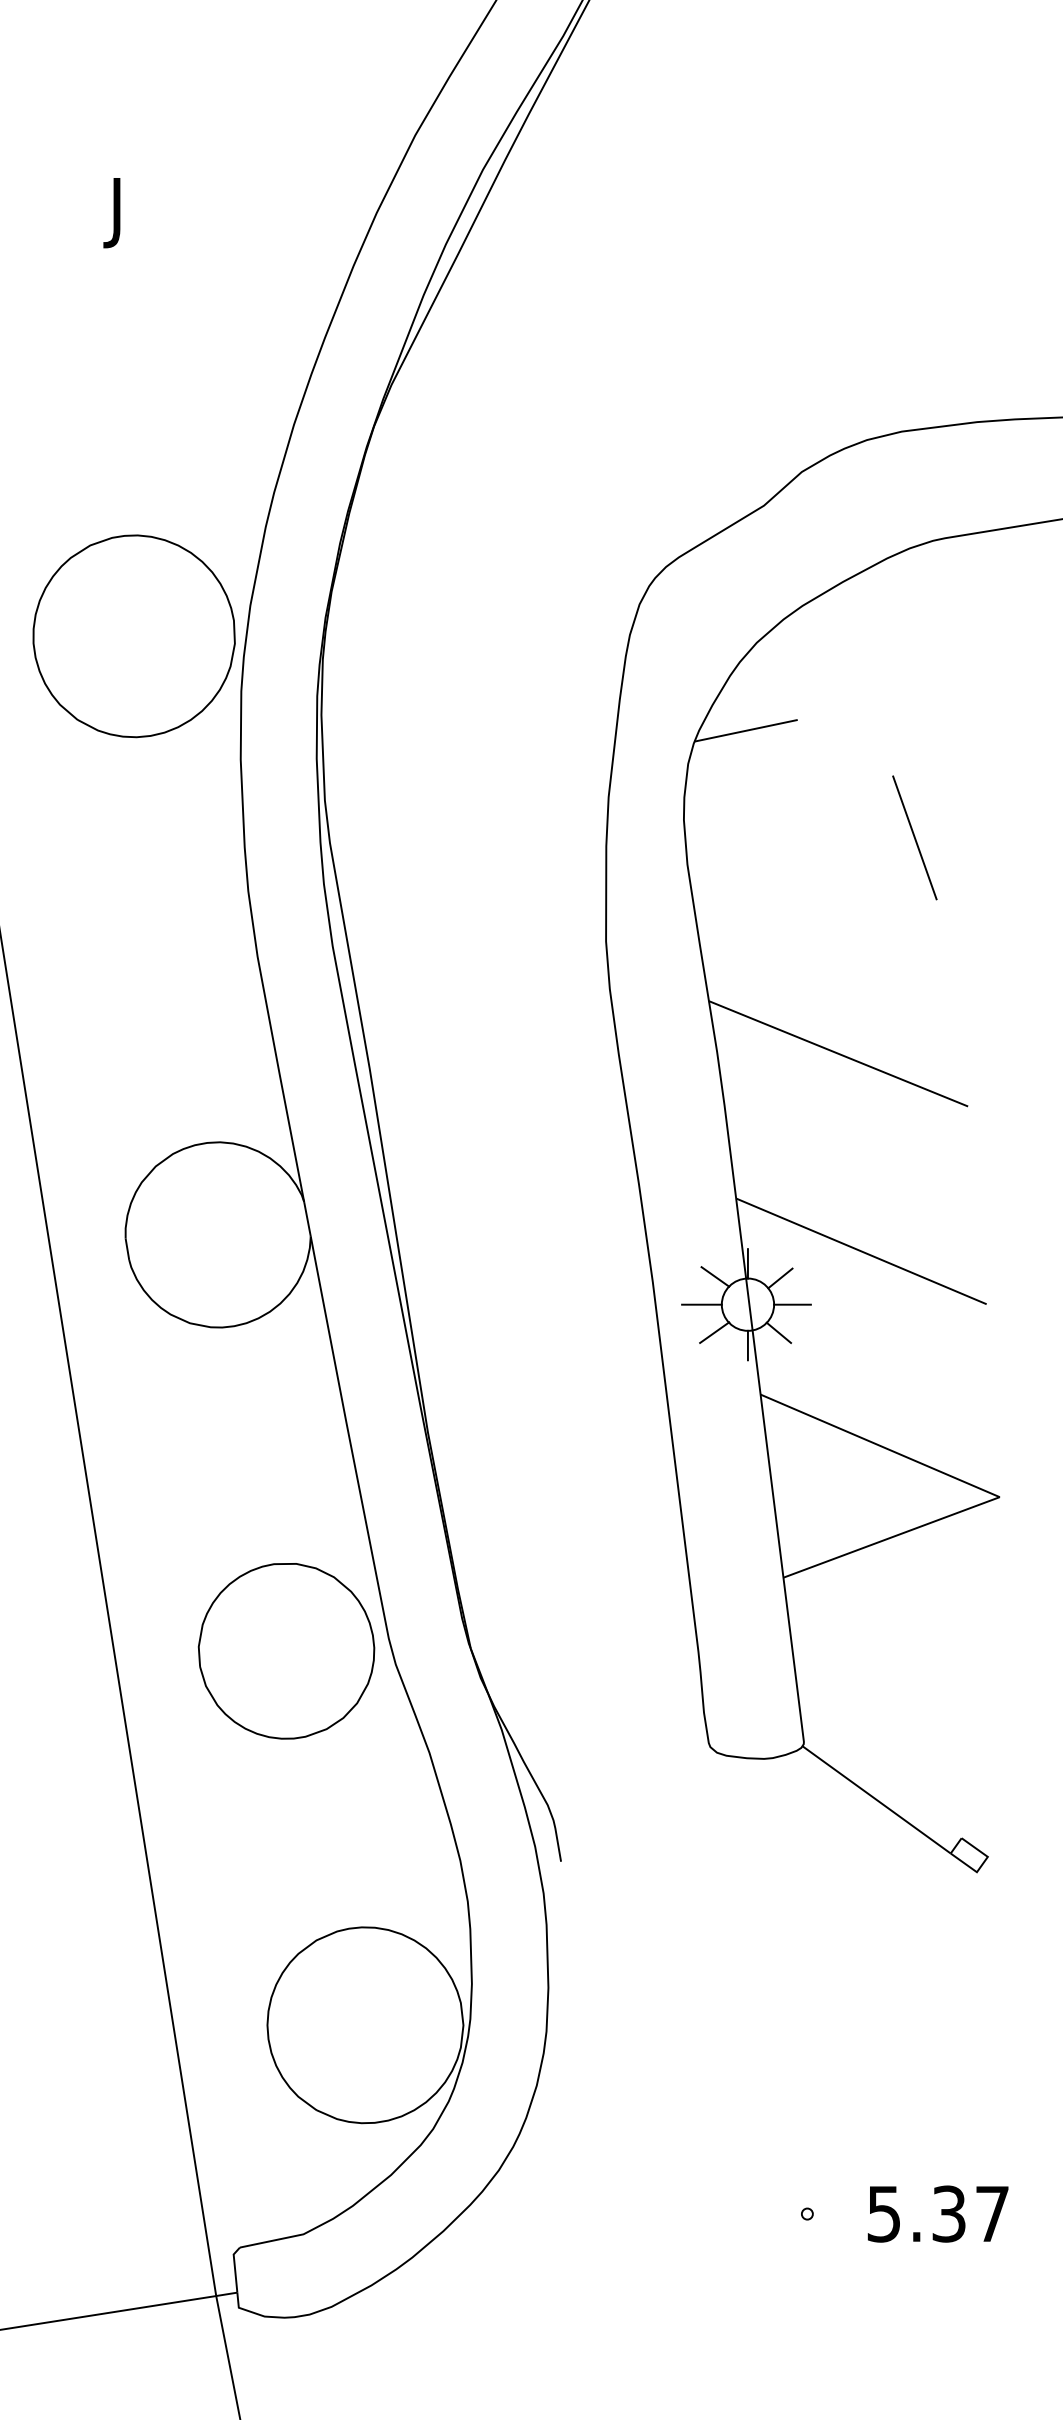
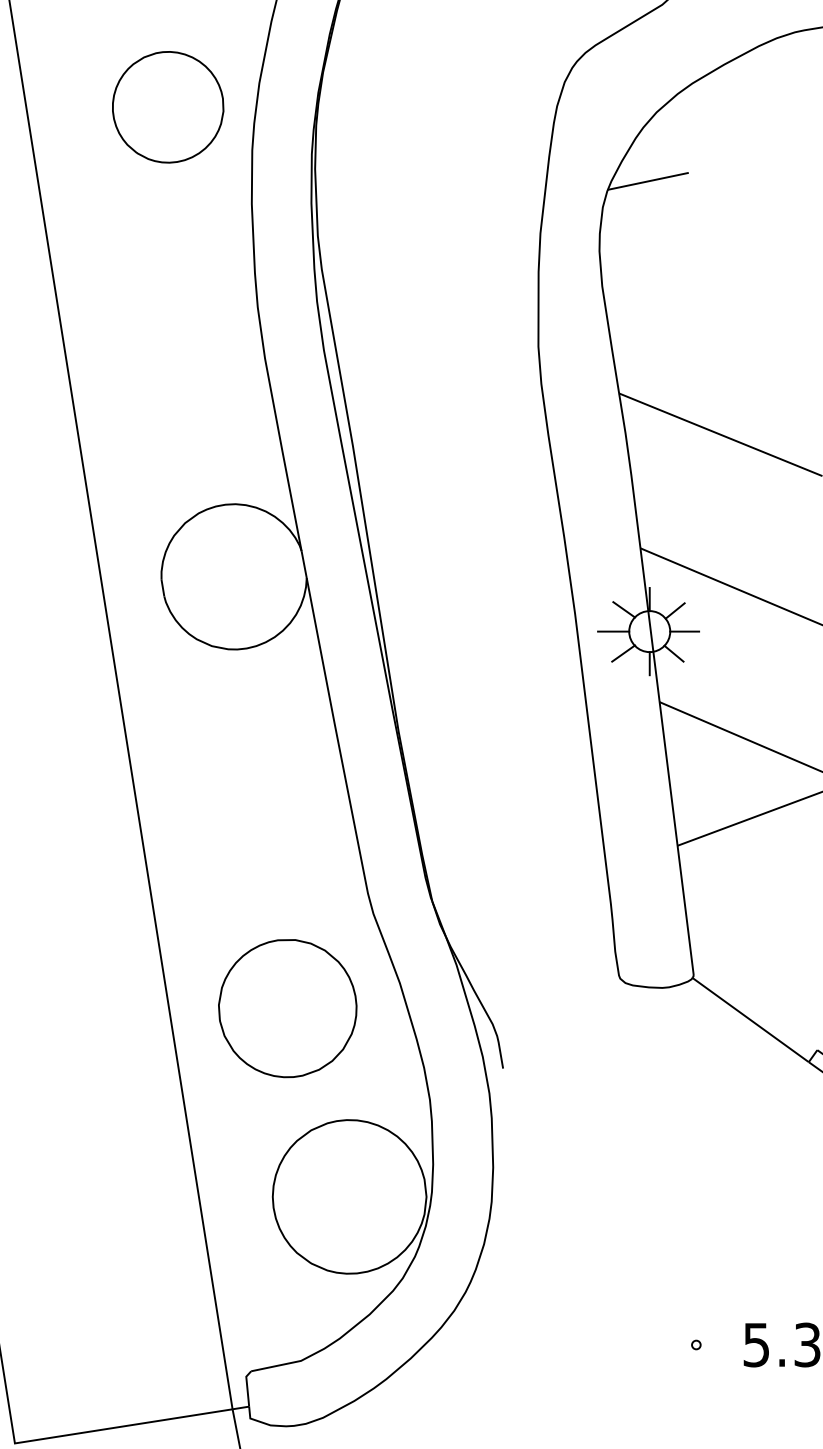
part: (133, 636) -> (167, 107), size x0.7
line: (914, 837) -> (780, 265), removed
part: (286, 1651) -> (287, 1008), moved

